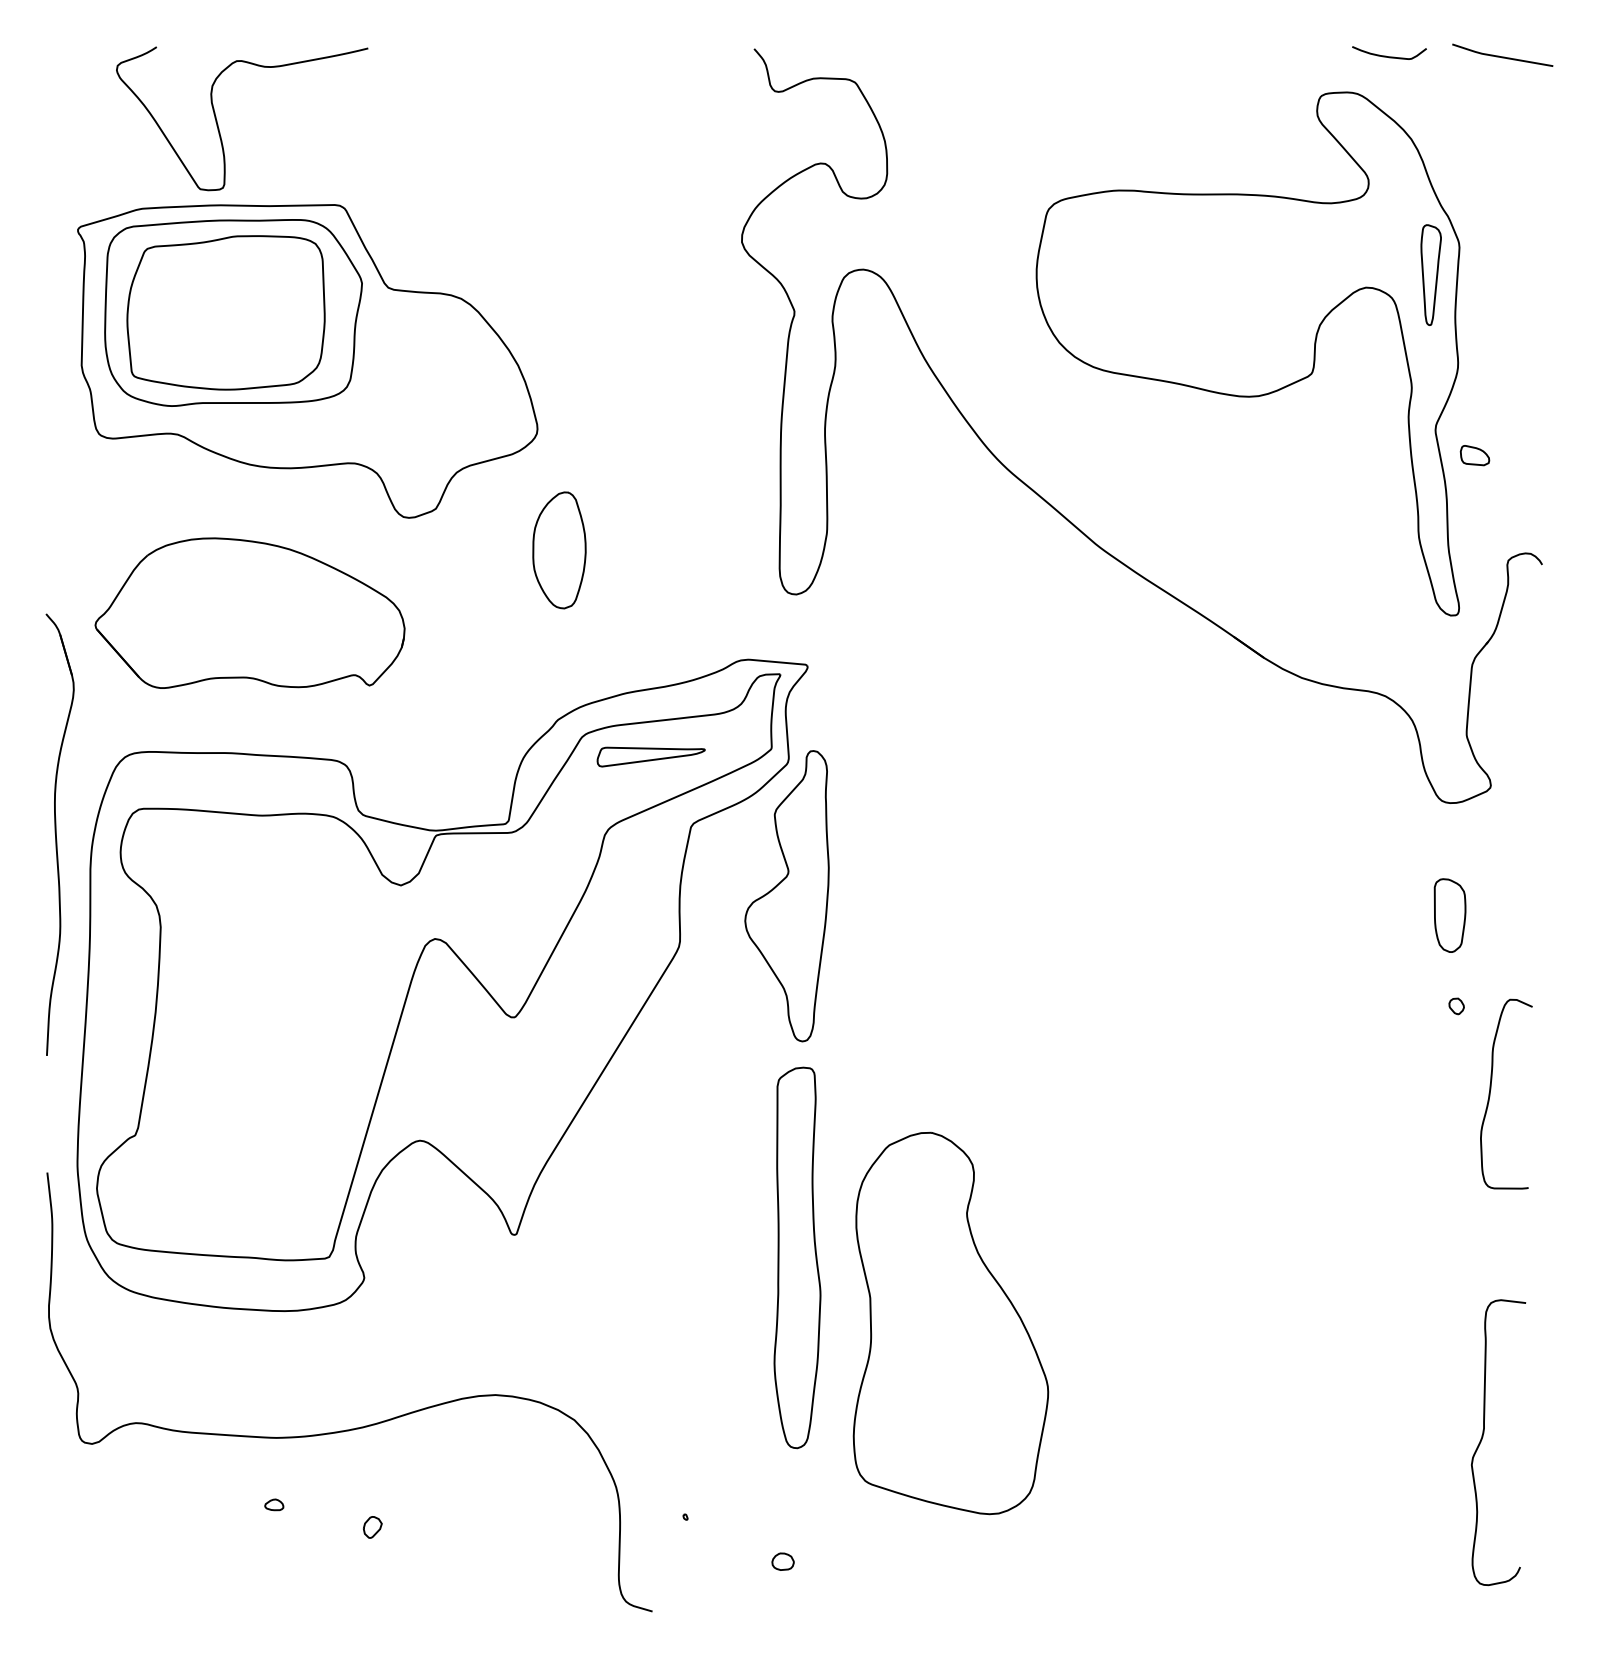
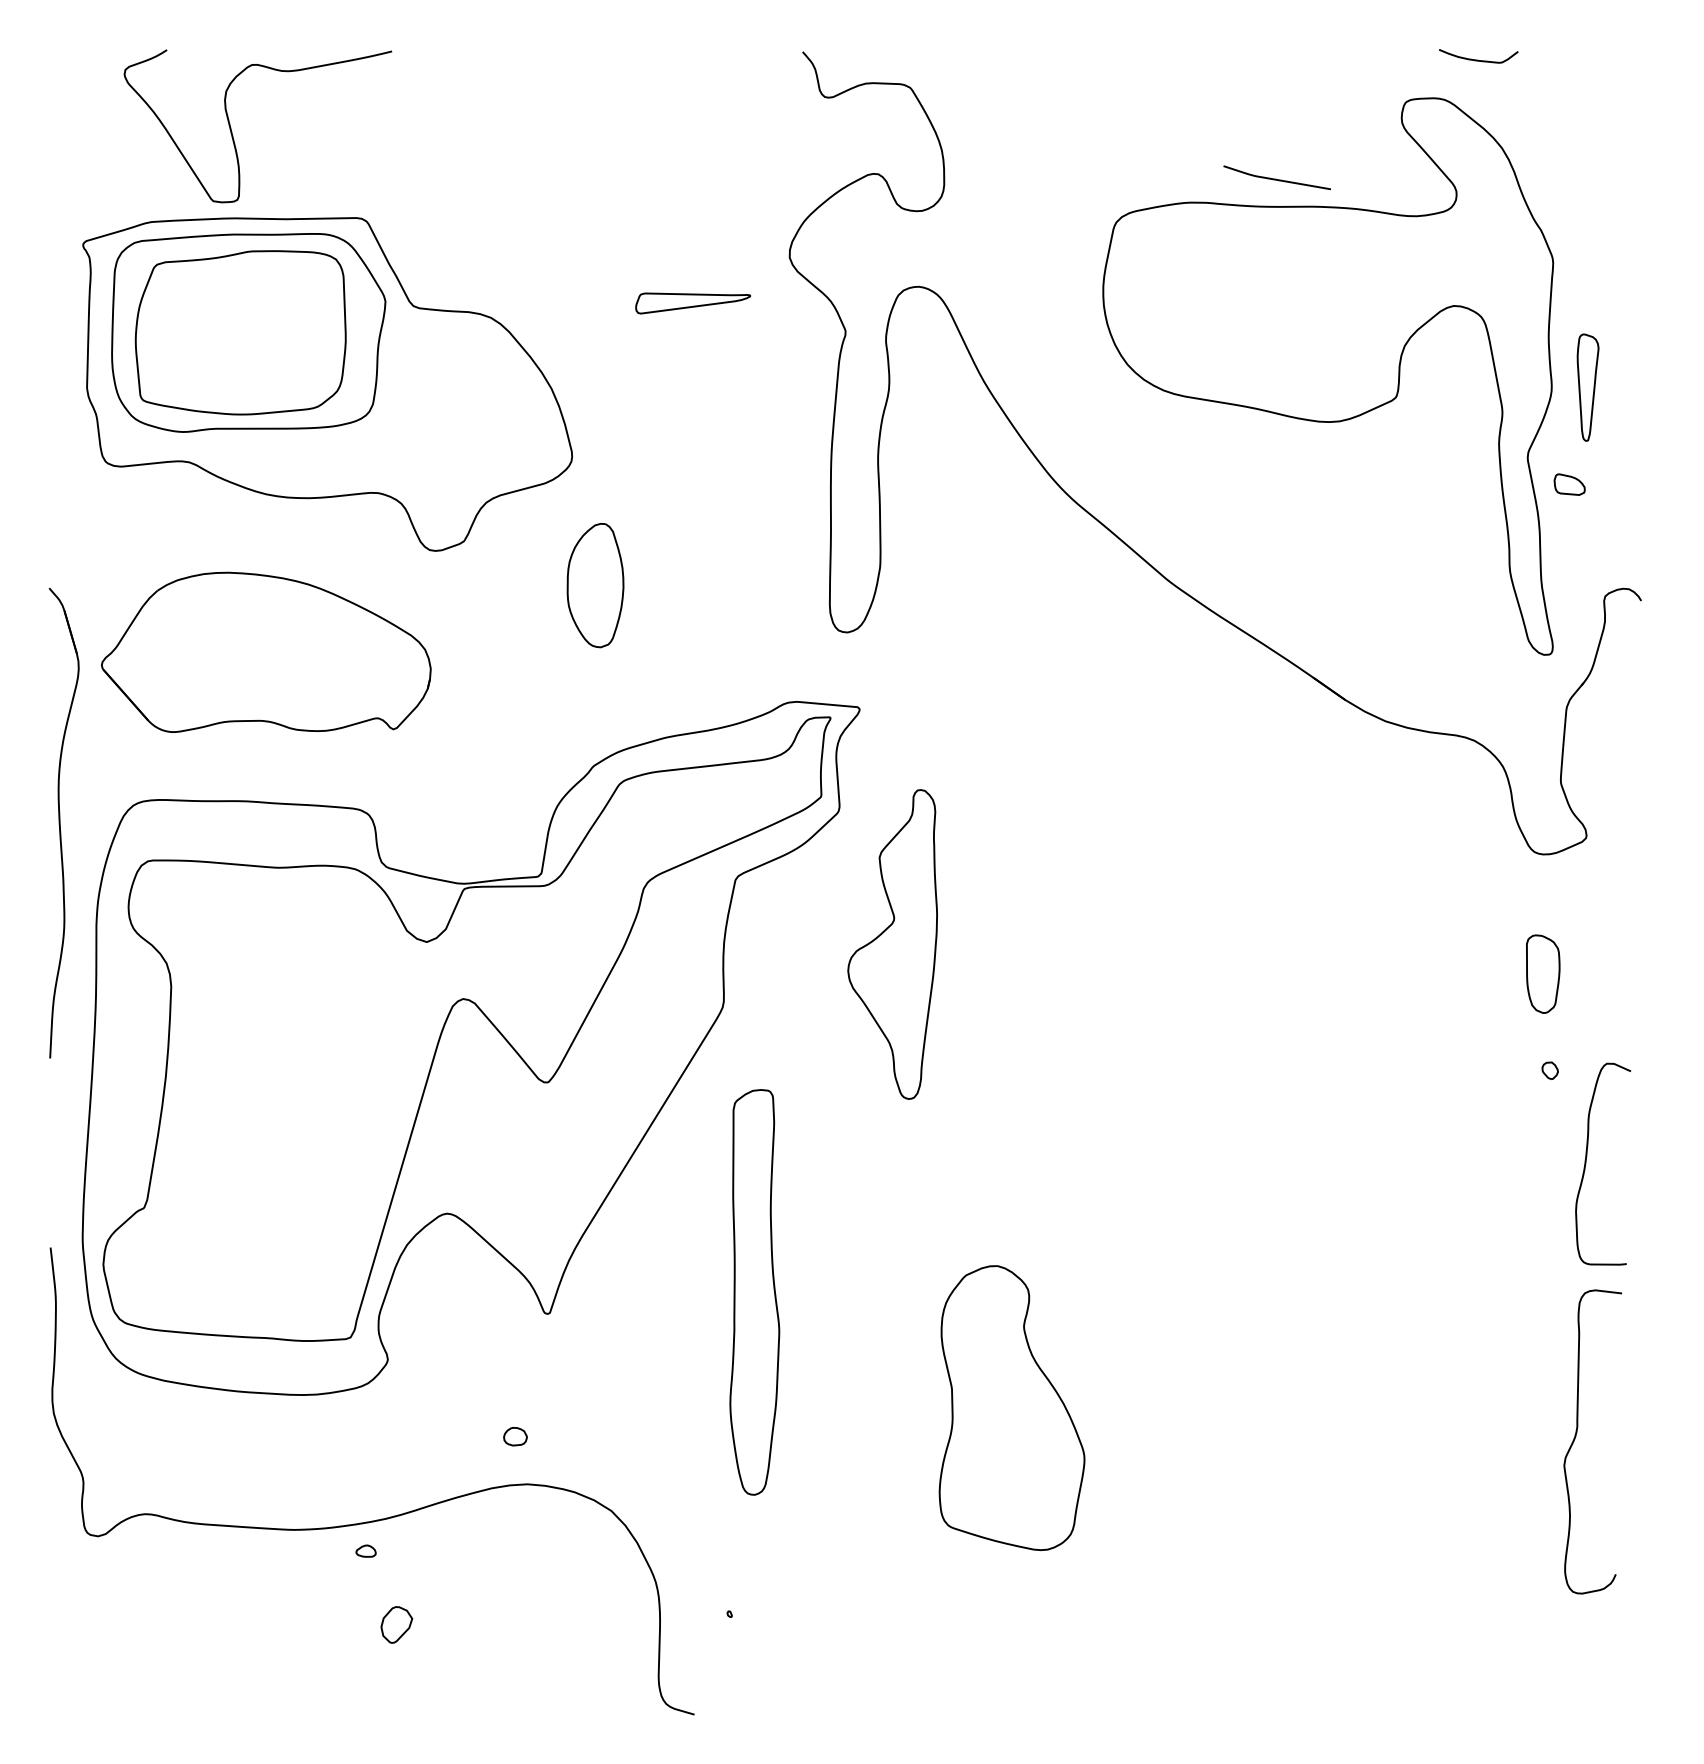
curve: (1502, 56) -> (1276, 178), moved
part: (1430, 274) -> (1587, 387), moved
part: (650, 757) -> (692, 303), moved
part: (59, 835) -> (63, 823), moved
part: (786, 896) -> (892, 944), moved
part: (797, 1258) -> (754, 1292), moved
part: (950, 1322) -> (1011, 1407), size x0.7
curve: (1483, 1437) -> (1576, 1436), moved
part: (273, 1504) -> (365, 1550), moved
part: (372, 1527) -> (396, 1625), size x1.6
part: (783, 1561) -> (515, 1436), moved

